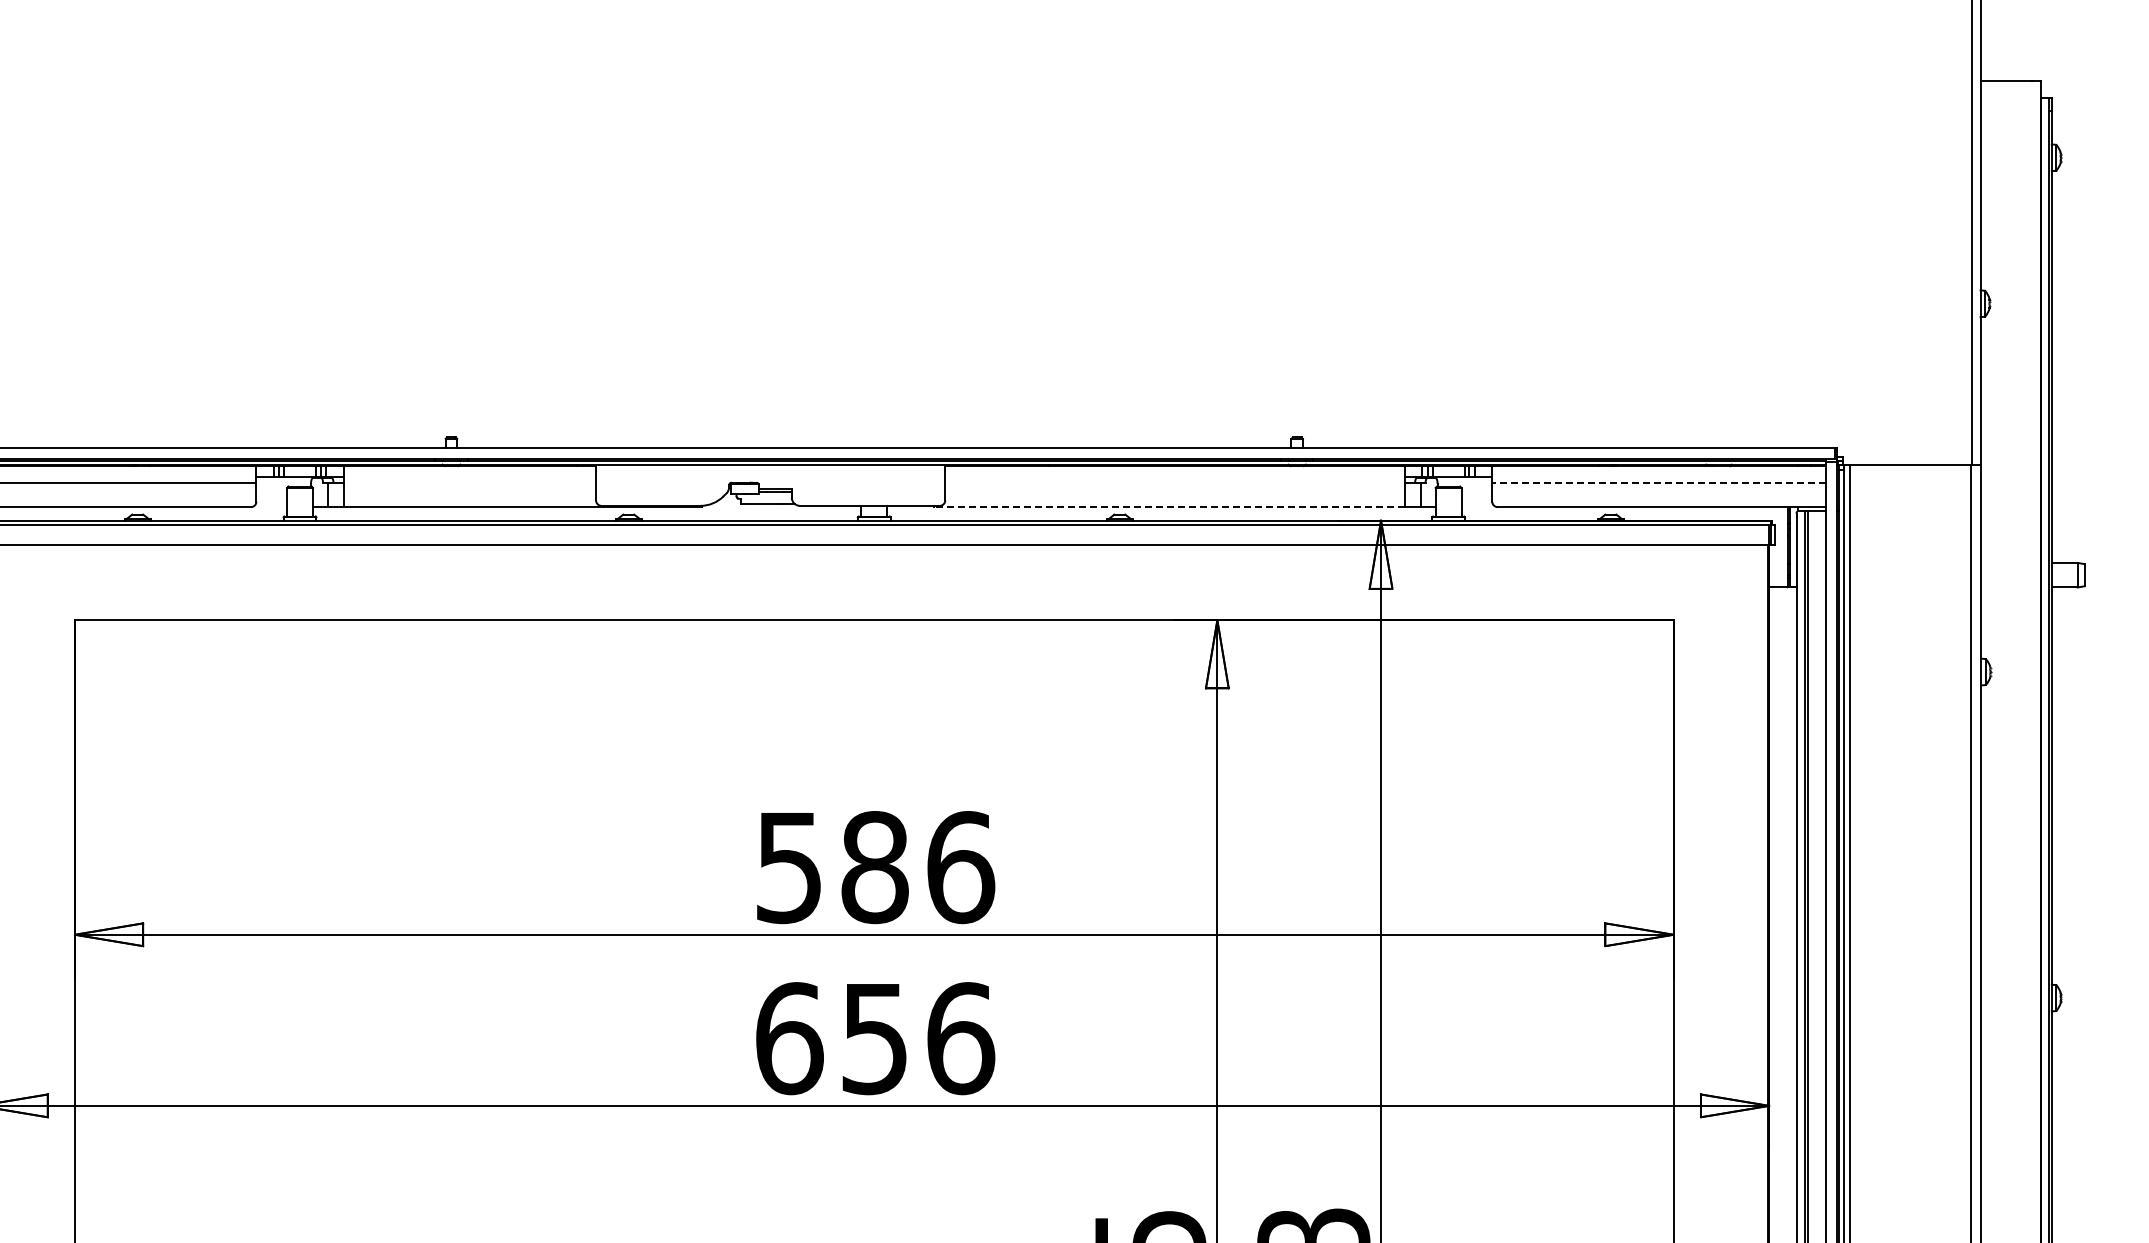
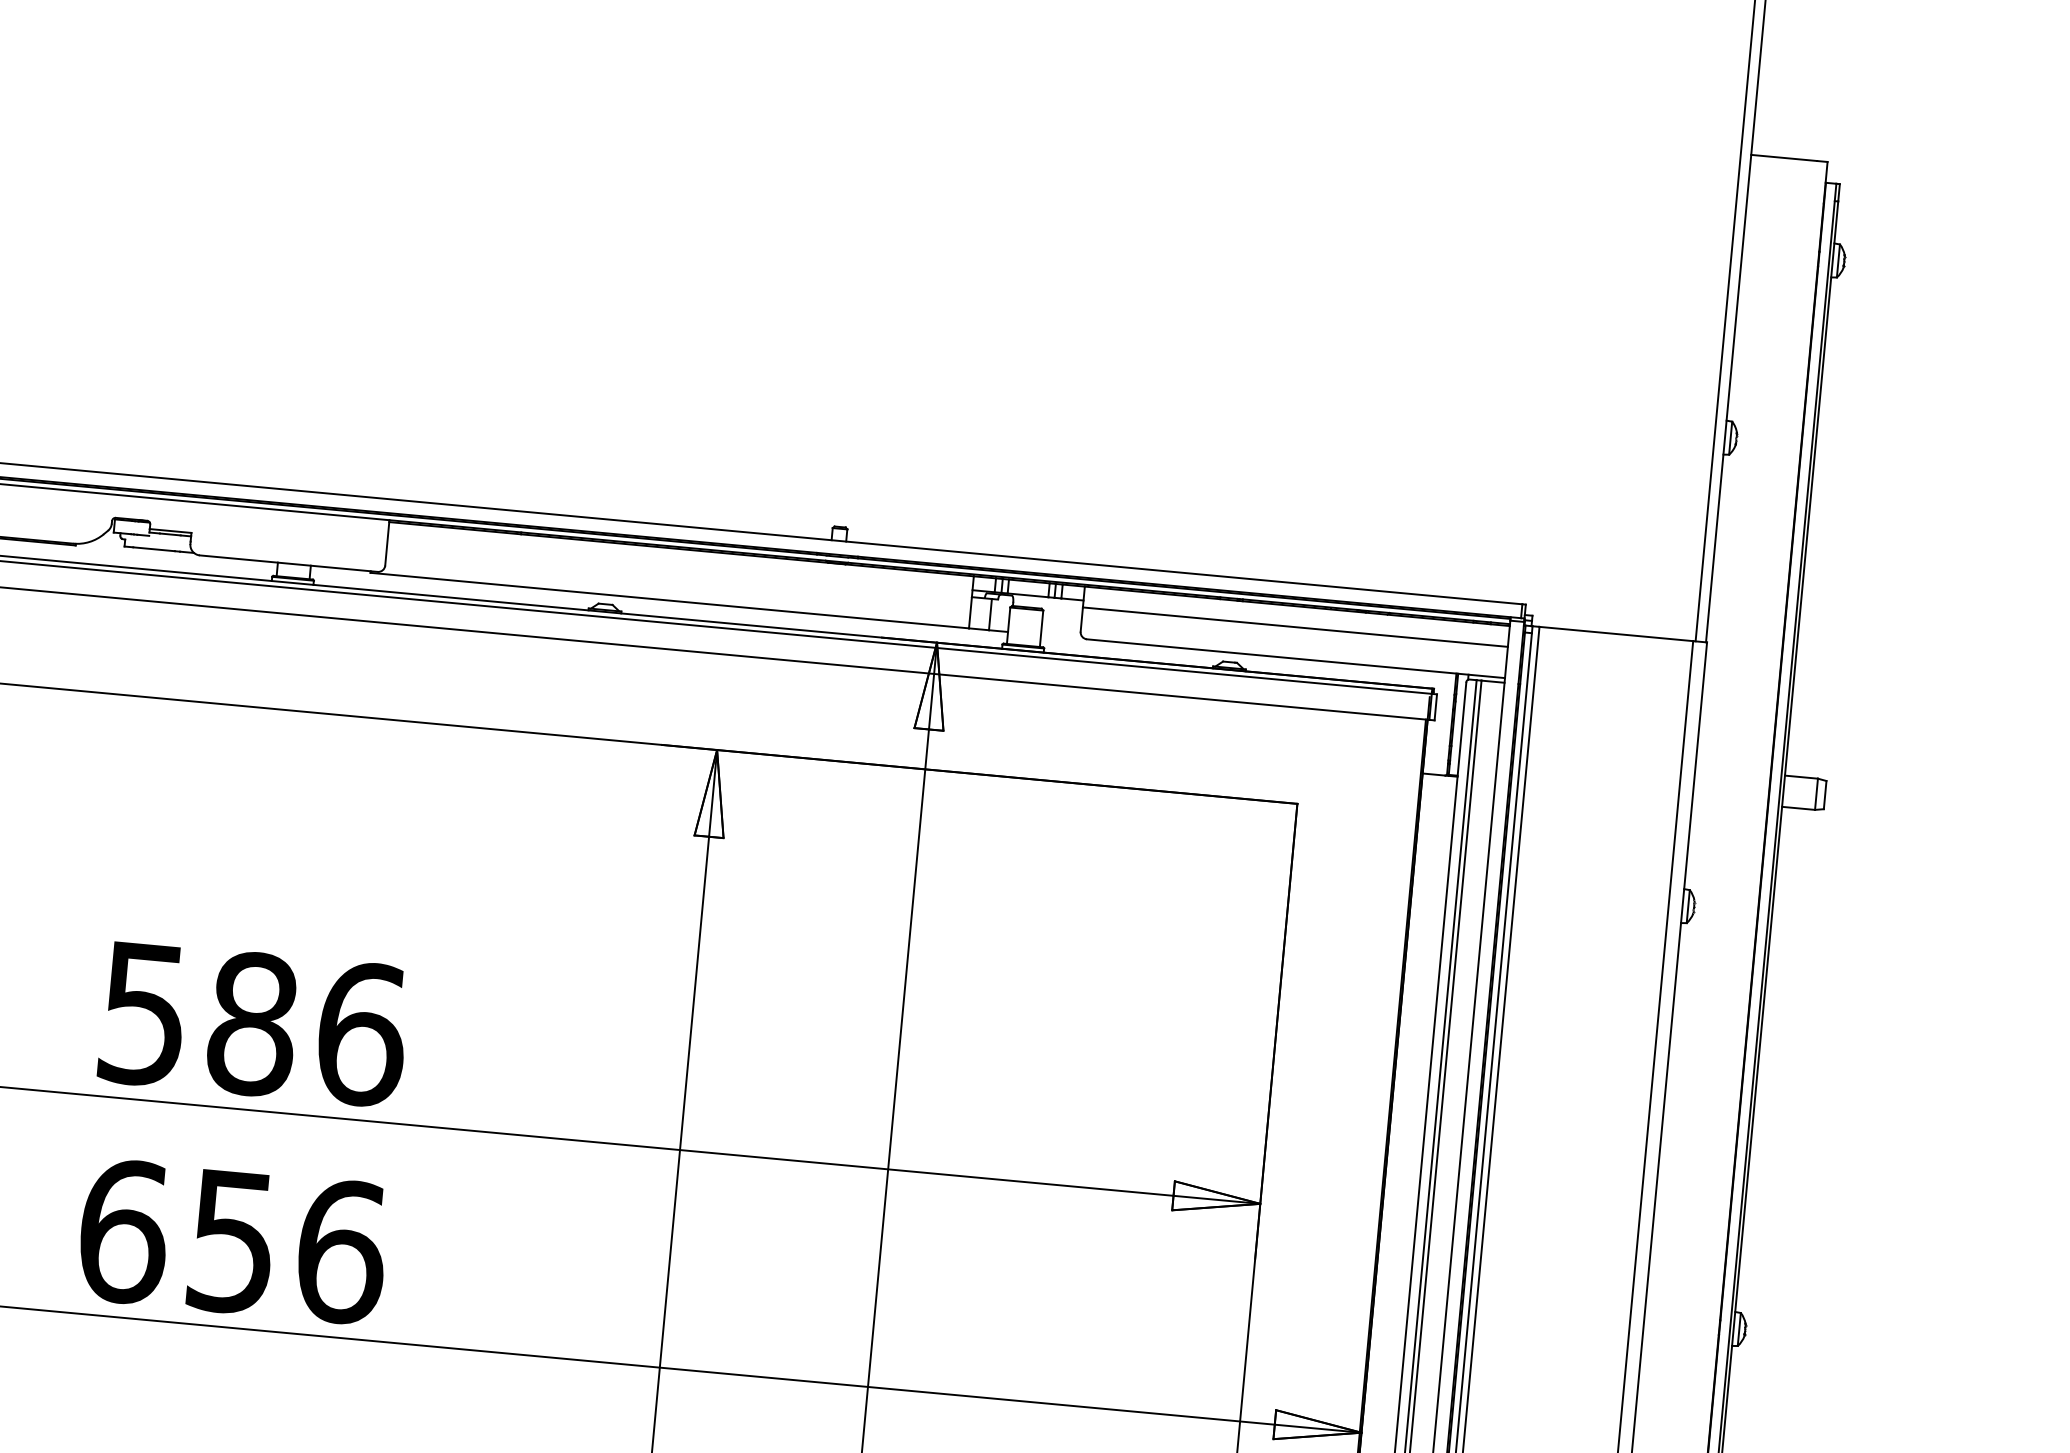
line: (1658, 482) -> (1294, 626), dashed -> solid
line: (1169, 507) -> (669, 601), dashed -> solid

